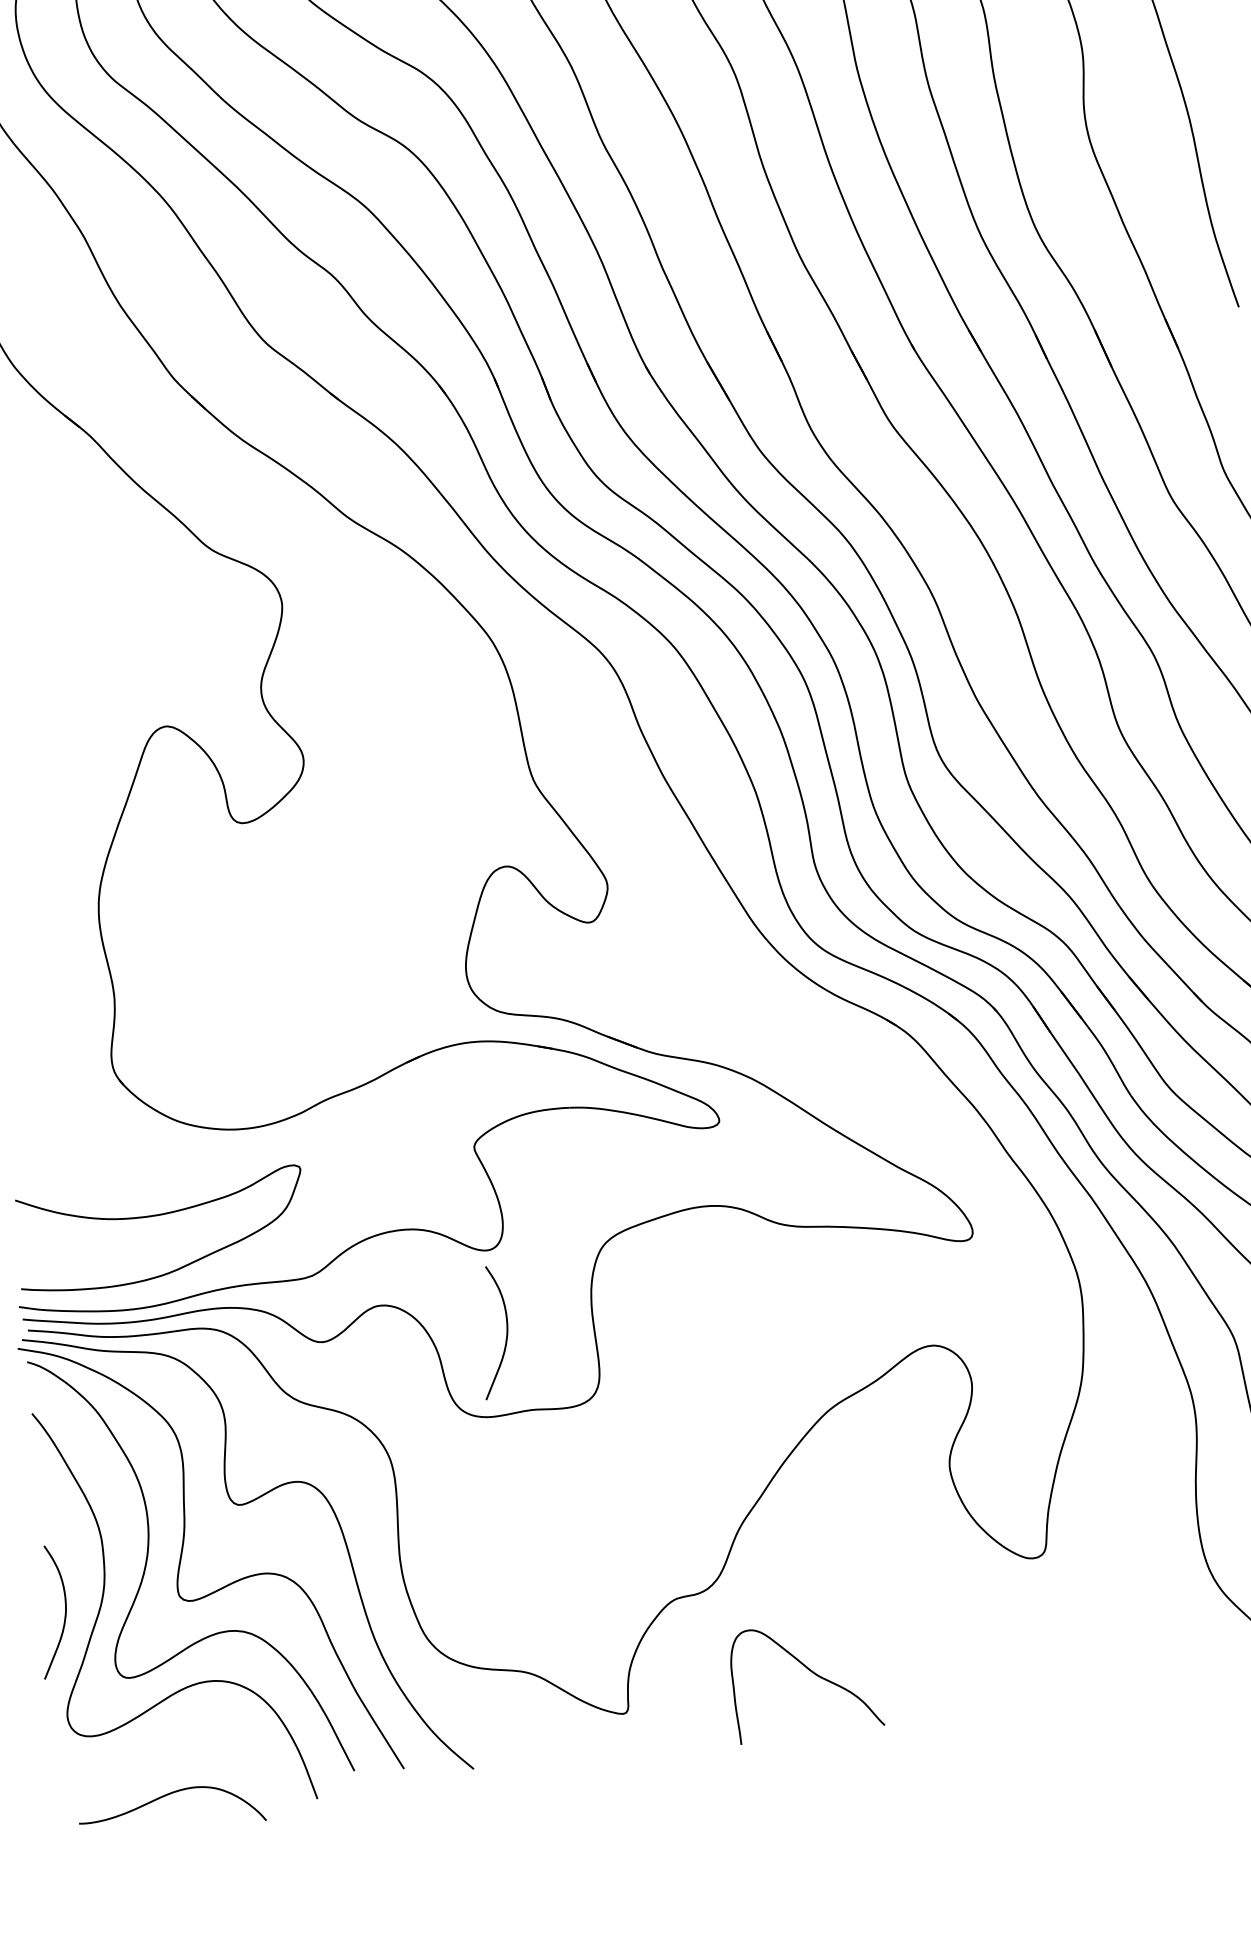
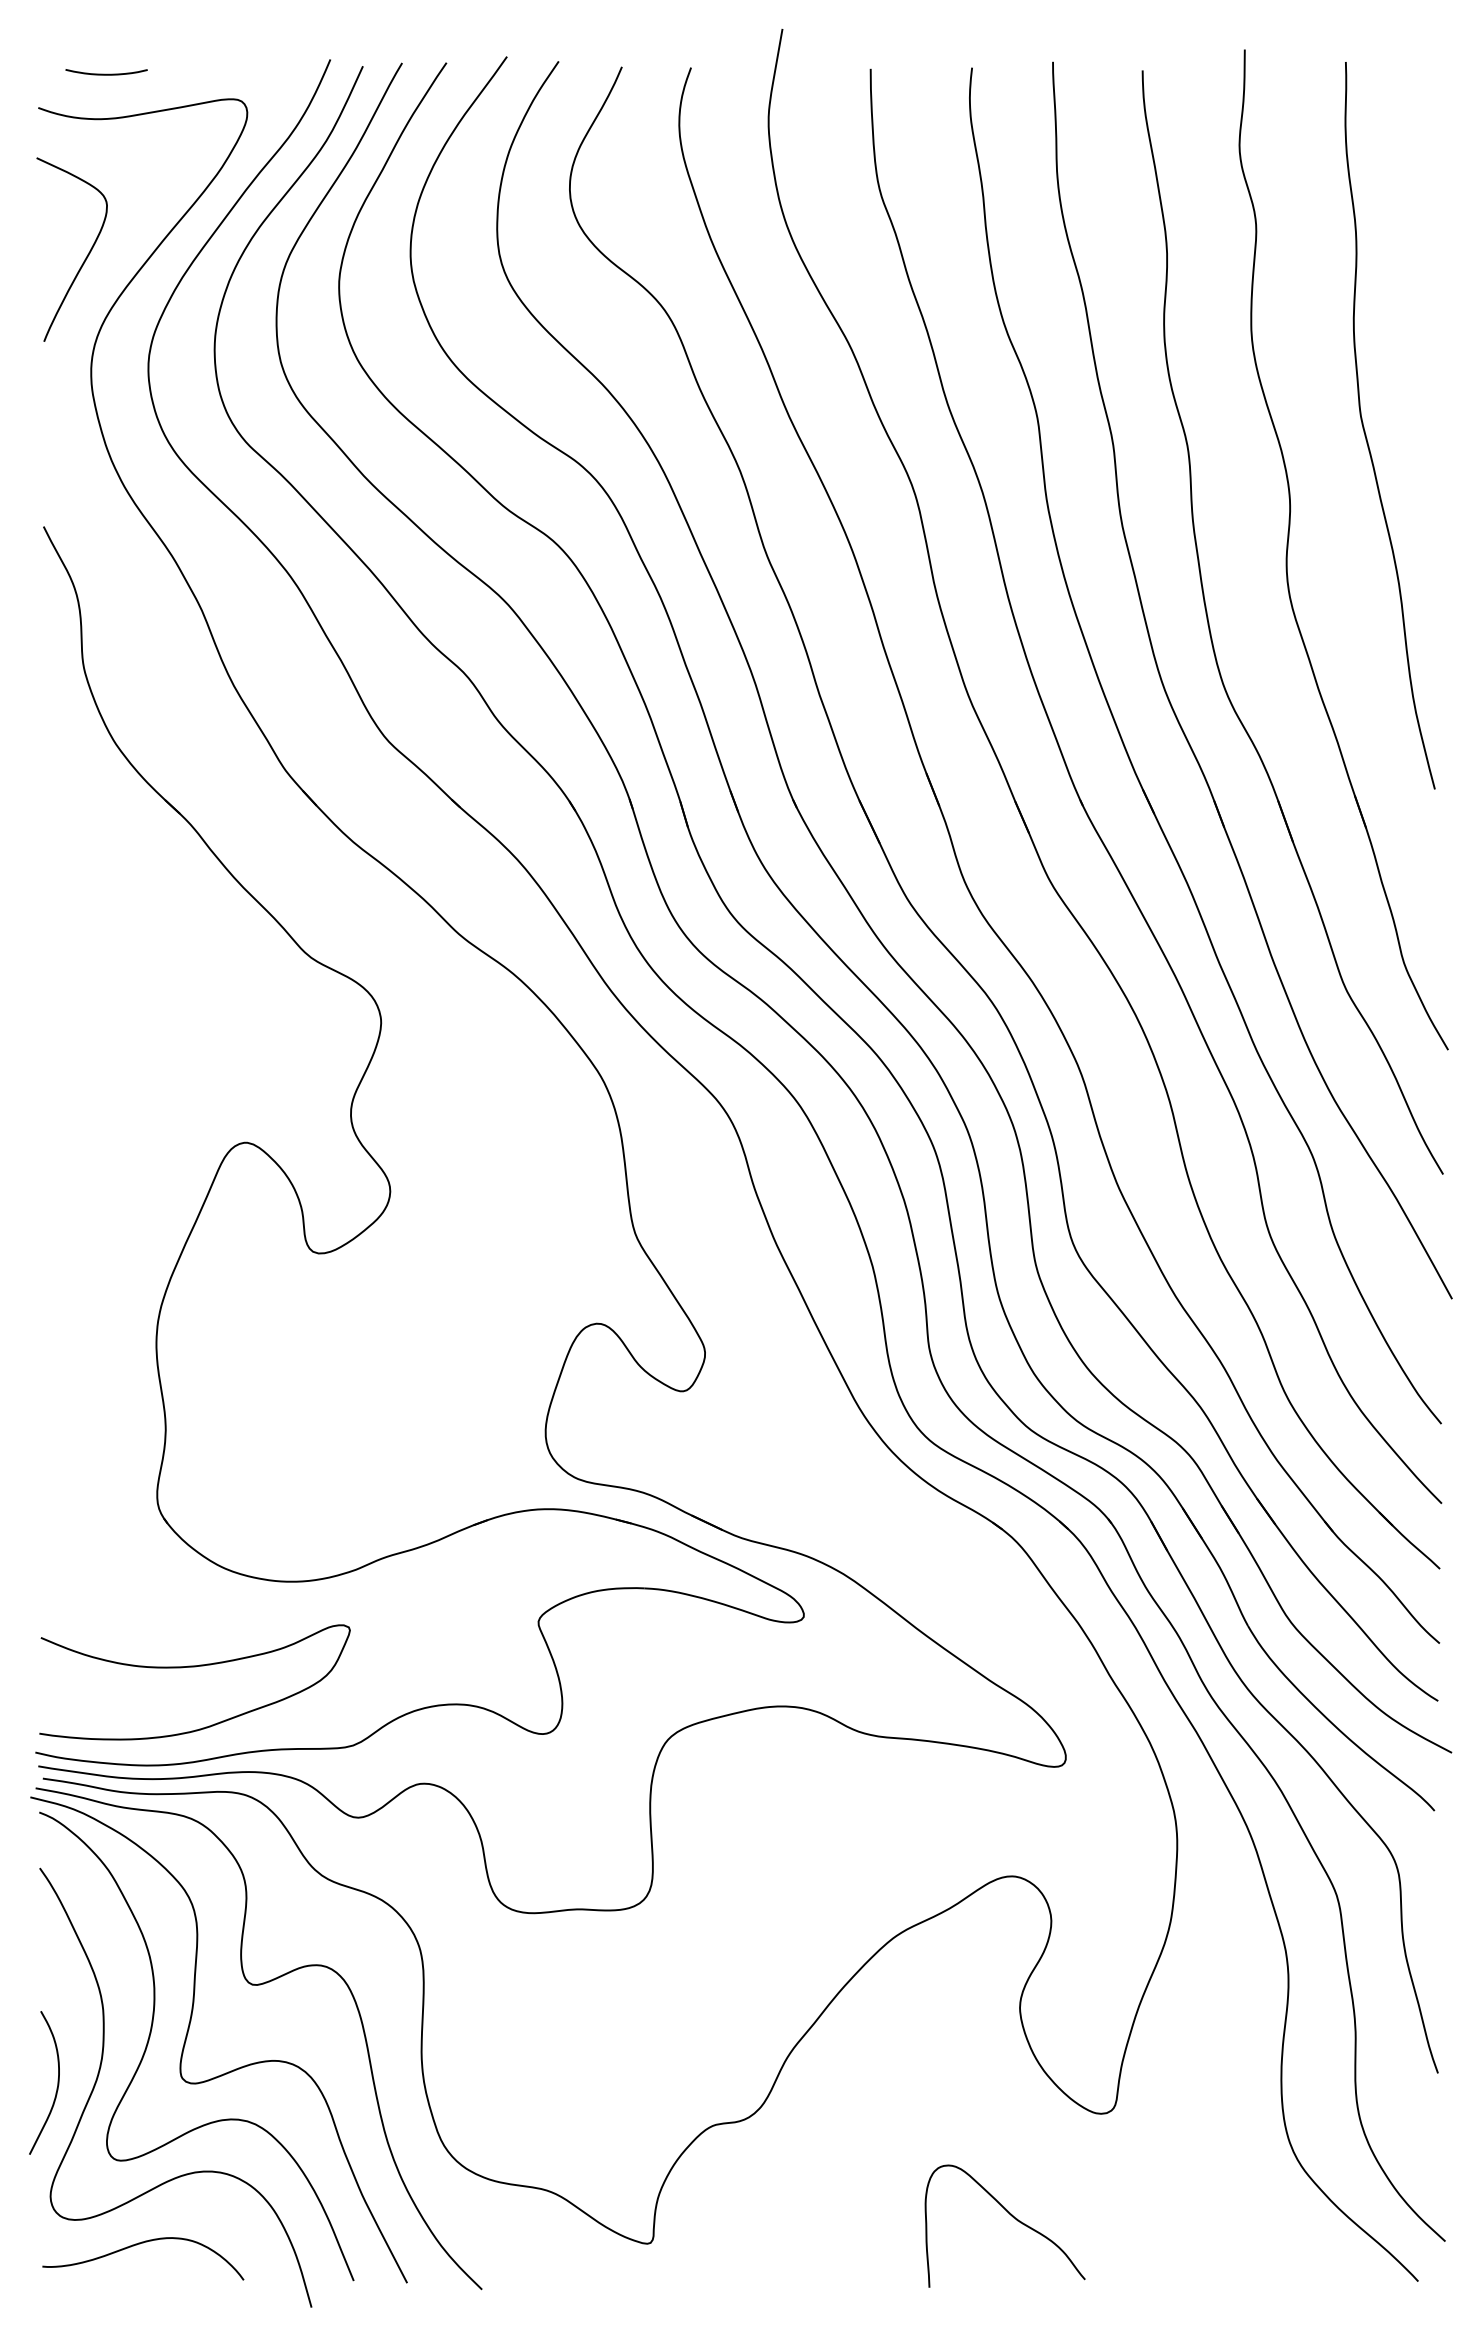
curve: (506, 1331) -> (556, 1822), removed
curve: (812, 1673) -> (1012, 2217), moved
curve: (168, 1795) -> (140, 2244), moved

